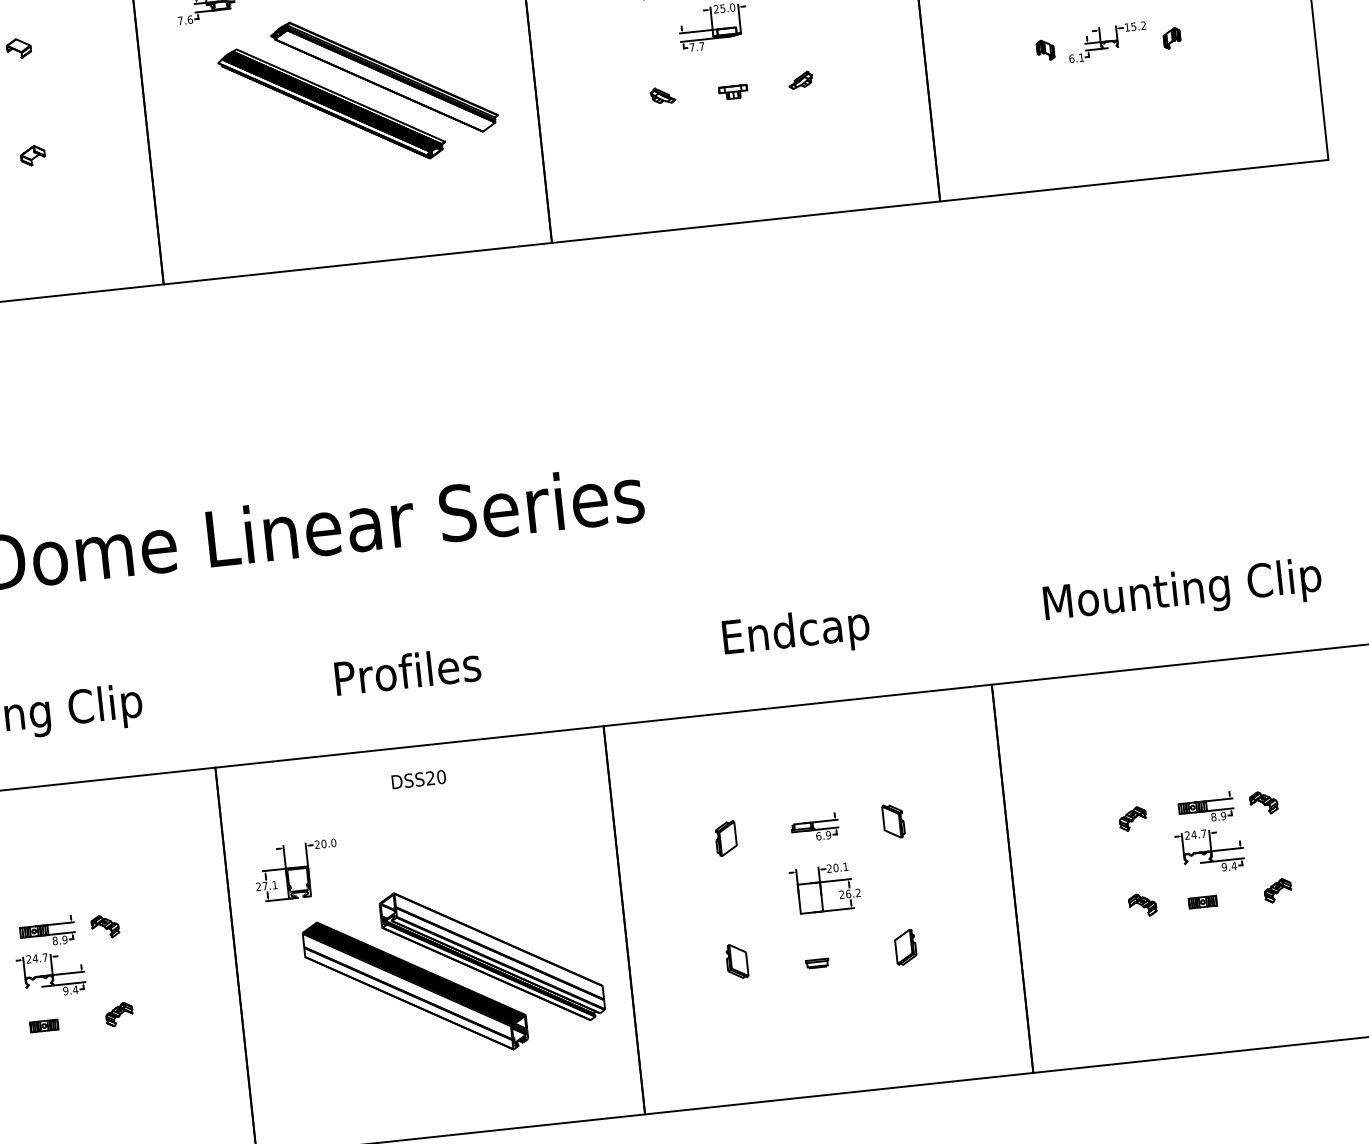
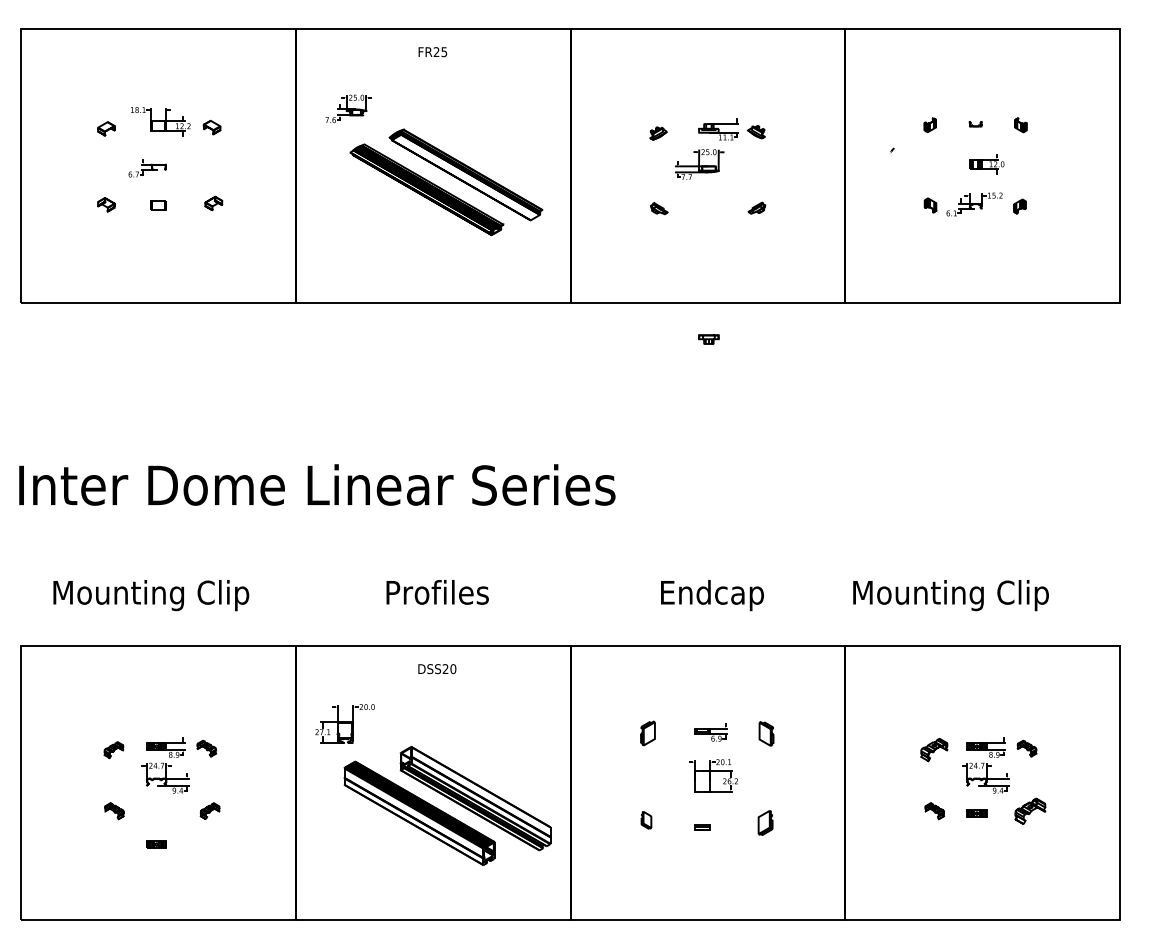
part: (732, 92) -> (708, 339), moved
text: (1182, 592) -> (950, 595), moved
part: (1131, 819) -> (933, 750), size x1.4
part: (1278, 889) -> (1030, 810), size x1.6
part: (737, 961) -> (646, 820), size x0.7
part: (44, 1025) -> (156, 844), moved

